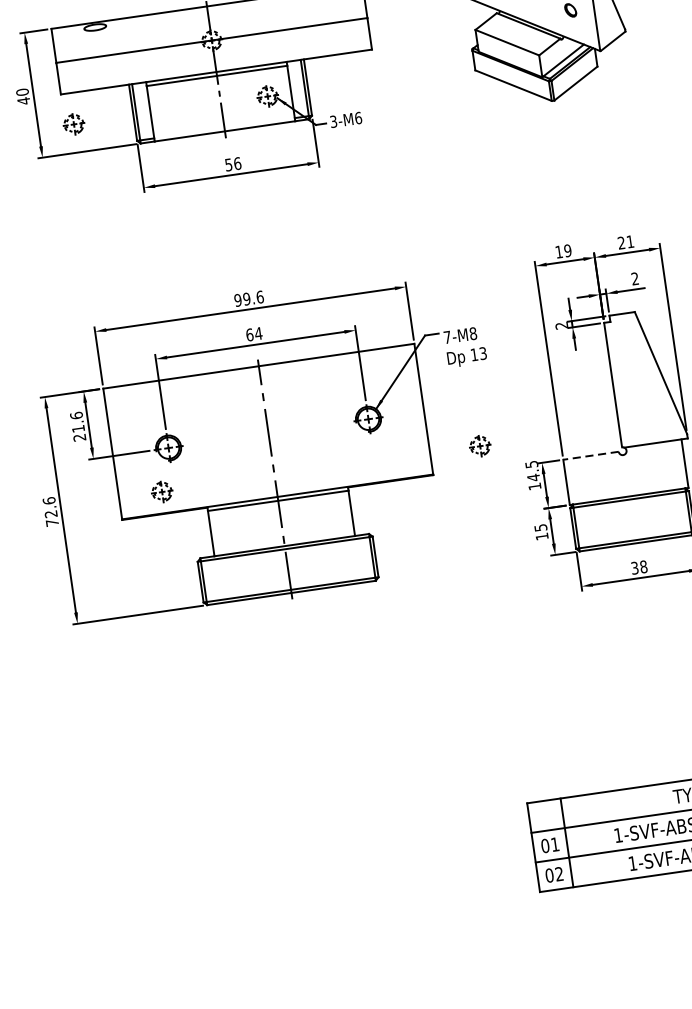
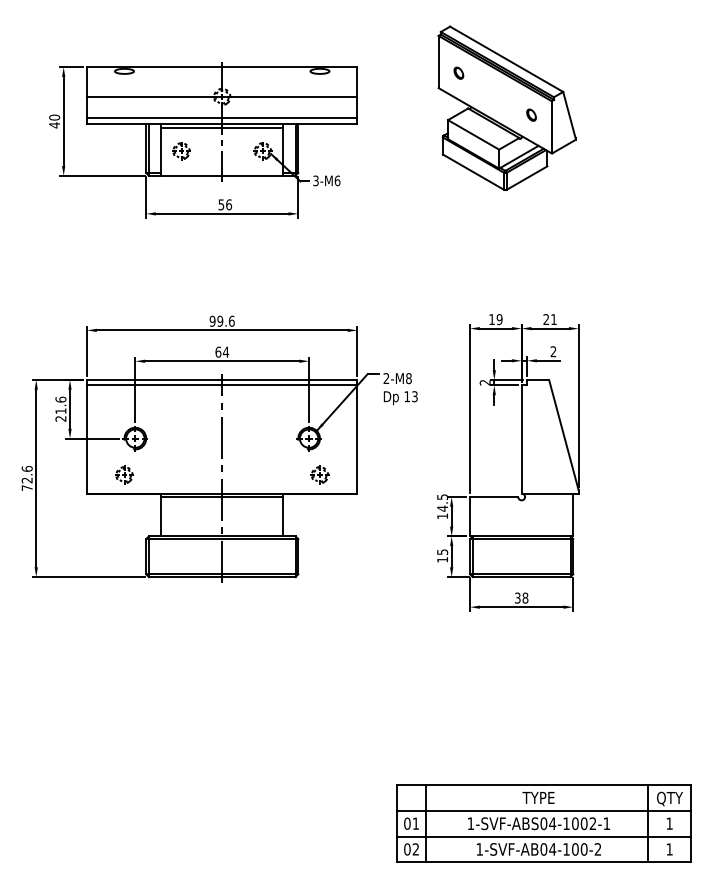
line: (215, 65) -> (222, 118), added
part: (74, 124) -> (181, 151), moved
text: (447, 337) -> (386, 378), 7-M8 -> 2-M8
line: (260, 372) -> (222, 385), added
part: (479, 445) -> (319, 474), moved
line: (590, 455) -> (493, 496), dashed -> solid

